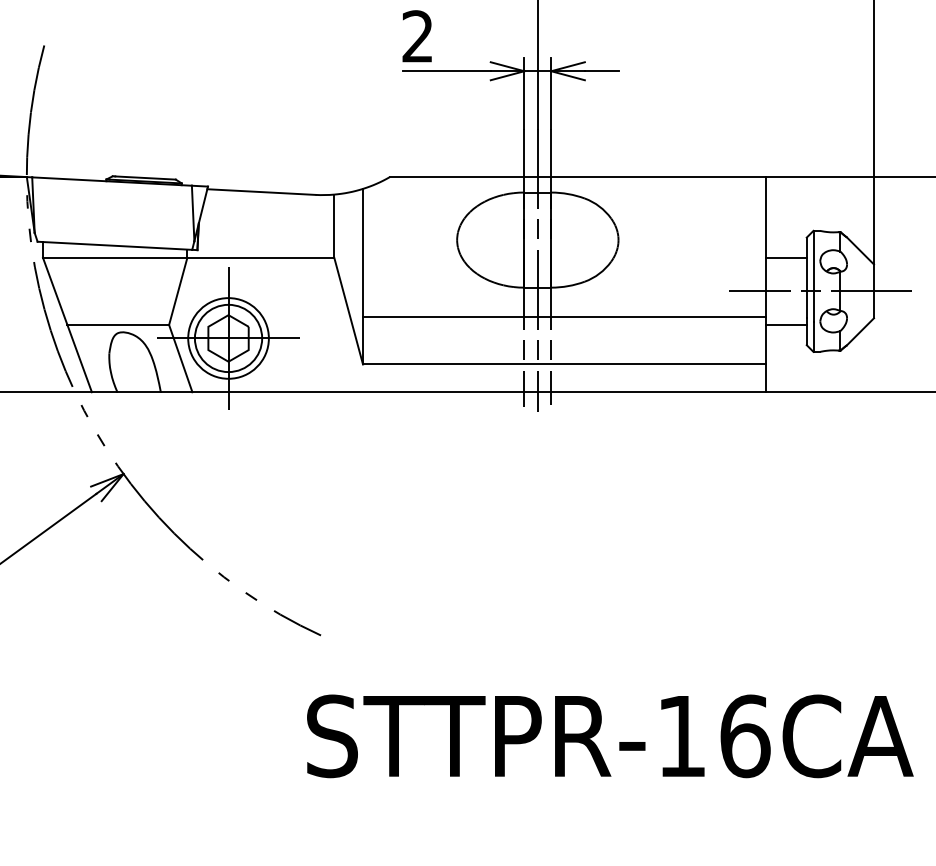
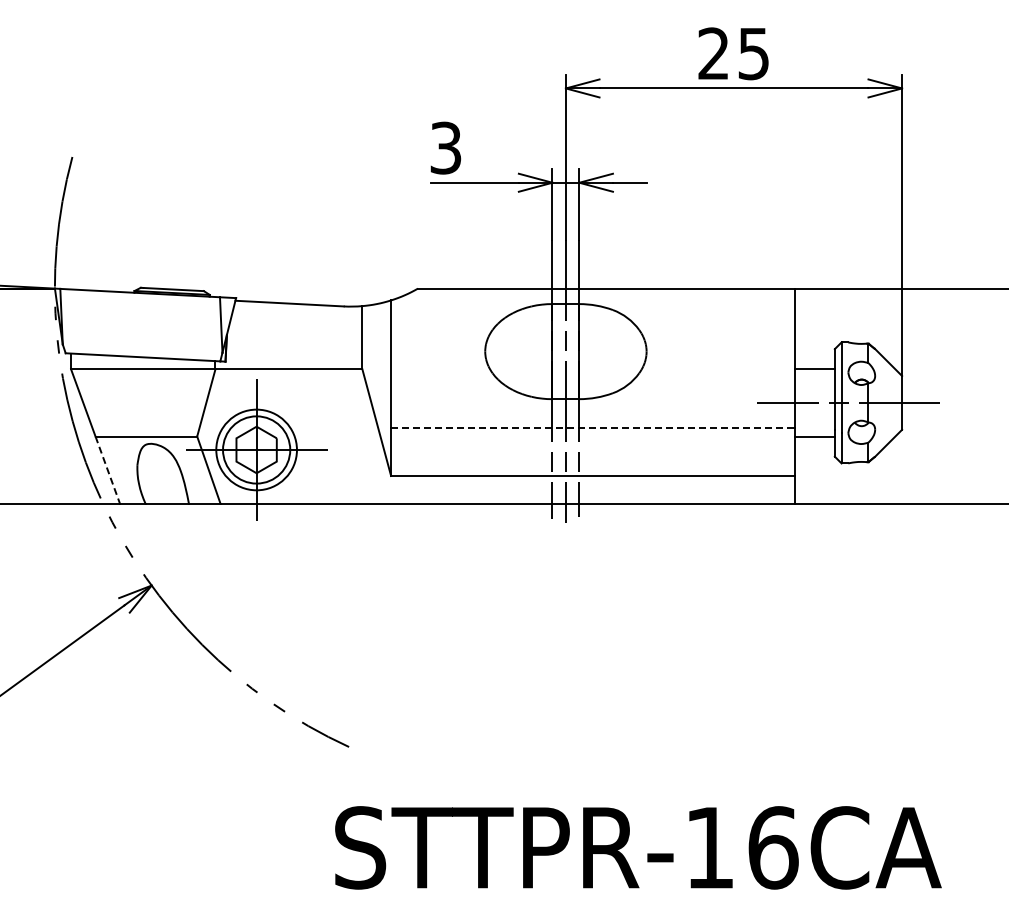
text: (417, 35) -> (445, 147), 2 -> 3
line: (564, 316) -> (592, 428), solid -> dashed
line: (79, 358) -> (107, 470), solid -> dashed

